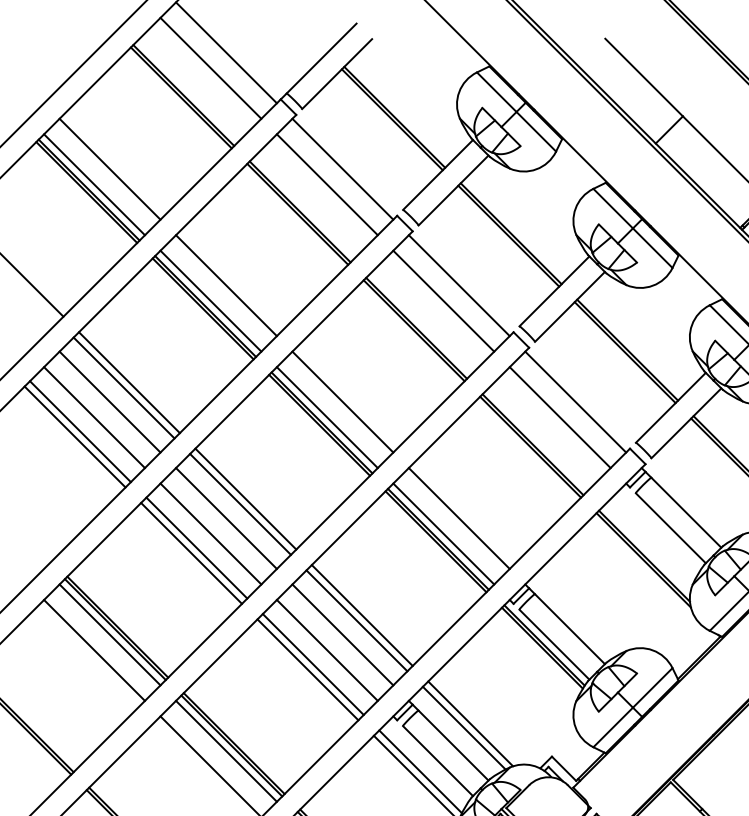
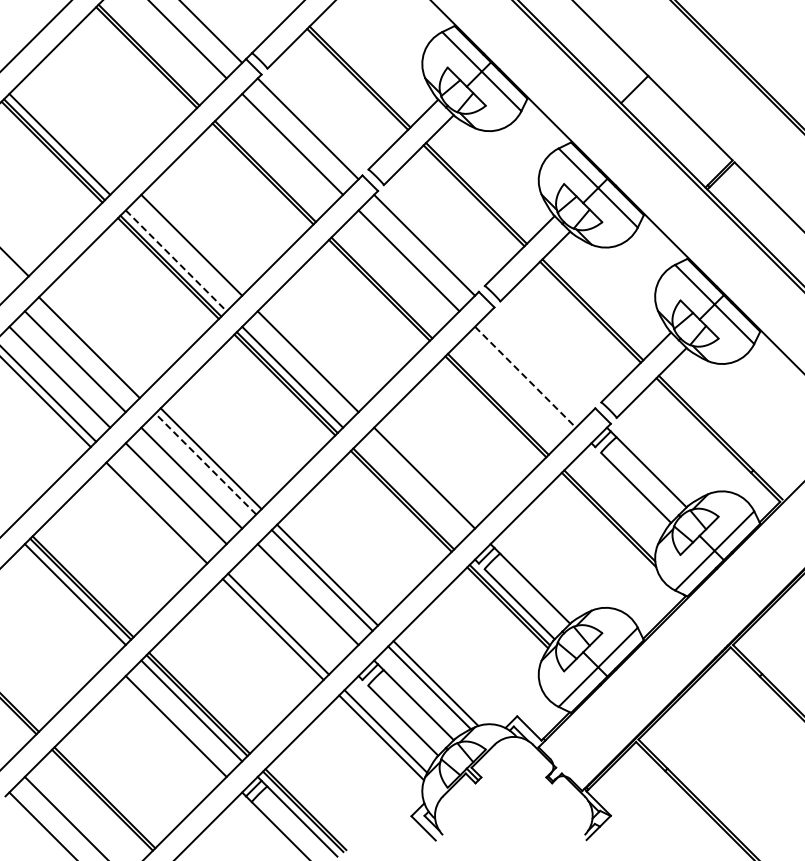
line: (109, 168) -> (74, 128), removed
line: (211, 301) -> (176, 261), solid -> dashed
line: (129, 381) -> (94, 341), removed
line: (575, 401) -> (540, 361), removed
line: (560, 417) -> (525, 377), solid -> dashed
line: (240, 503) -> (205, 463), solid -> dashed
line: (443, 533) -> (408, 493), removed
line: (196, 547) -> (161, 507), removed
line: (94, 649) -> (59, 609), removed
line: (327, 649) -> (292, 609), removed

